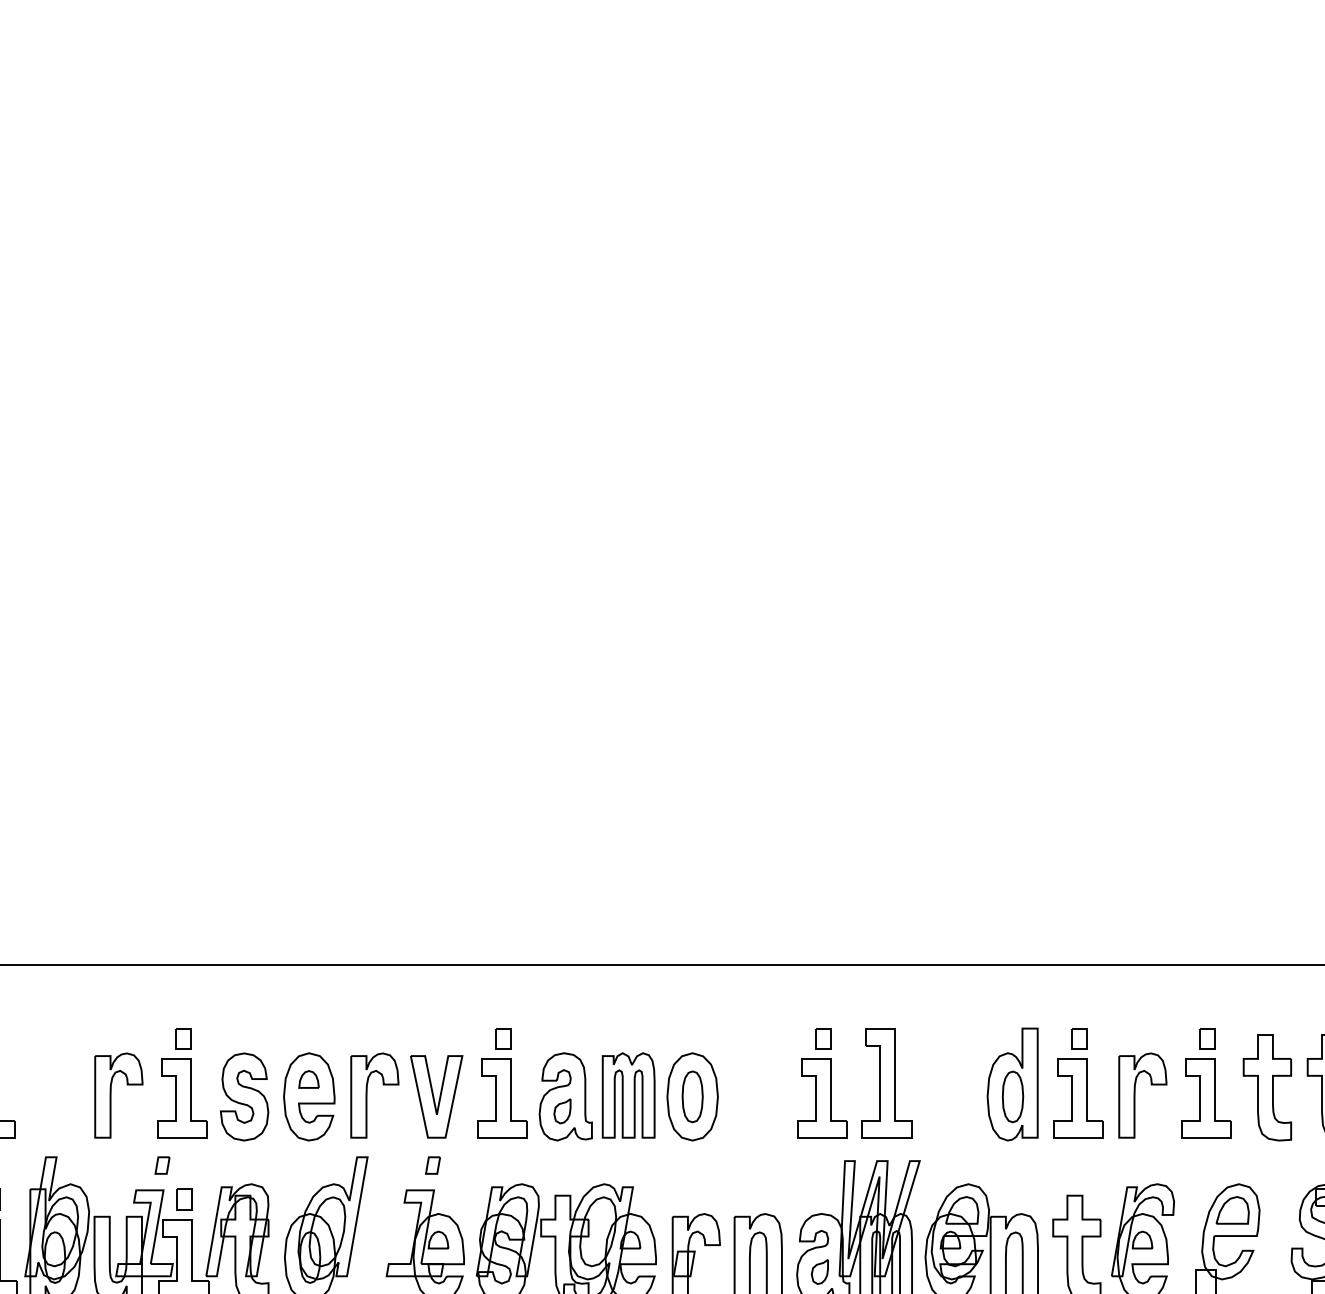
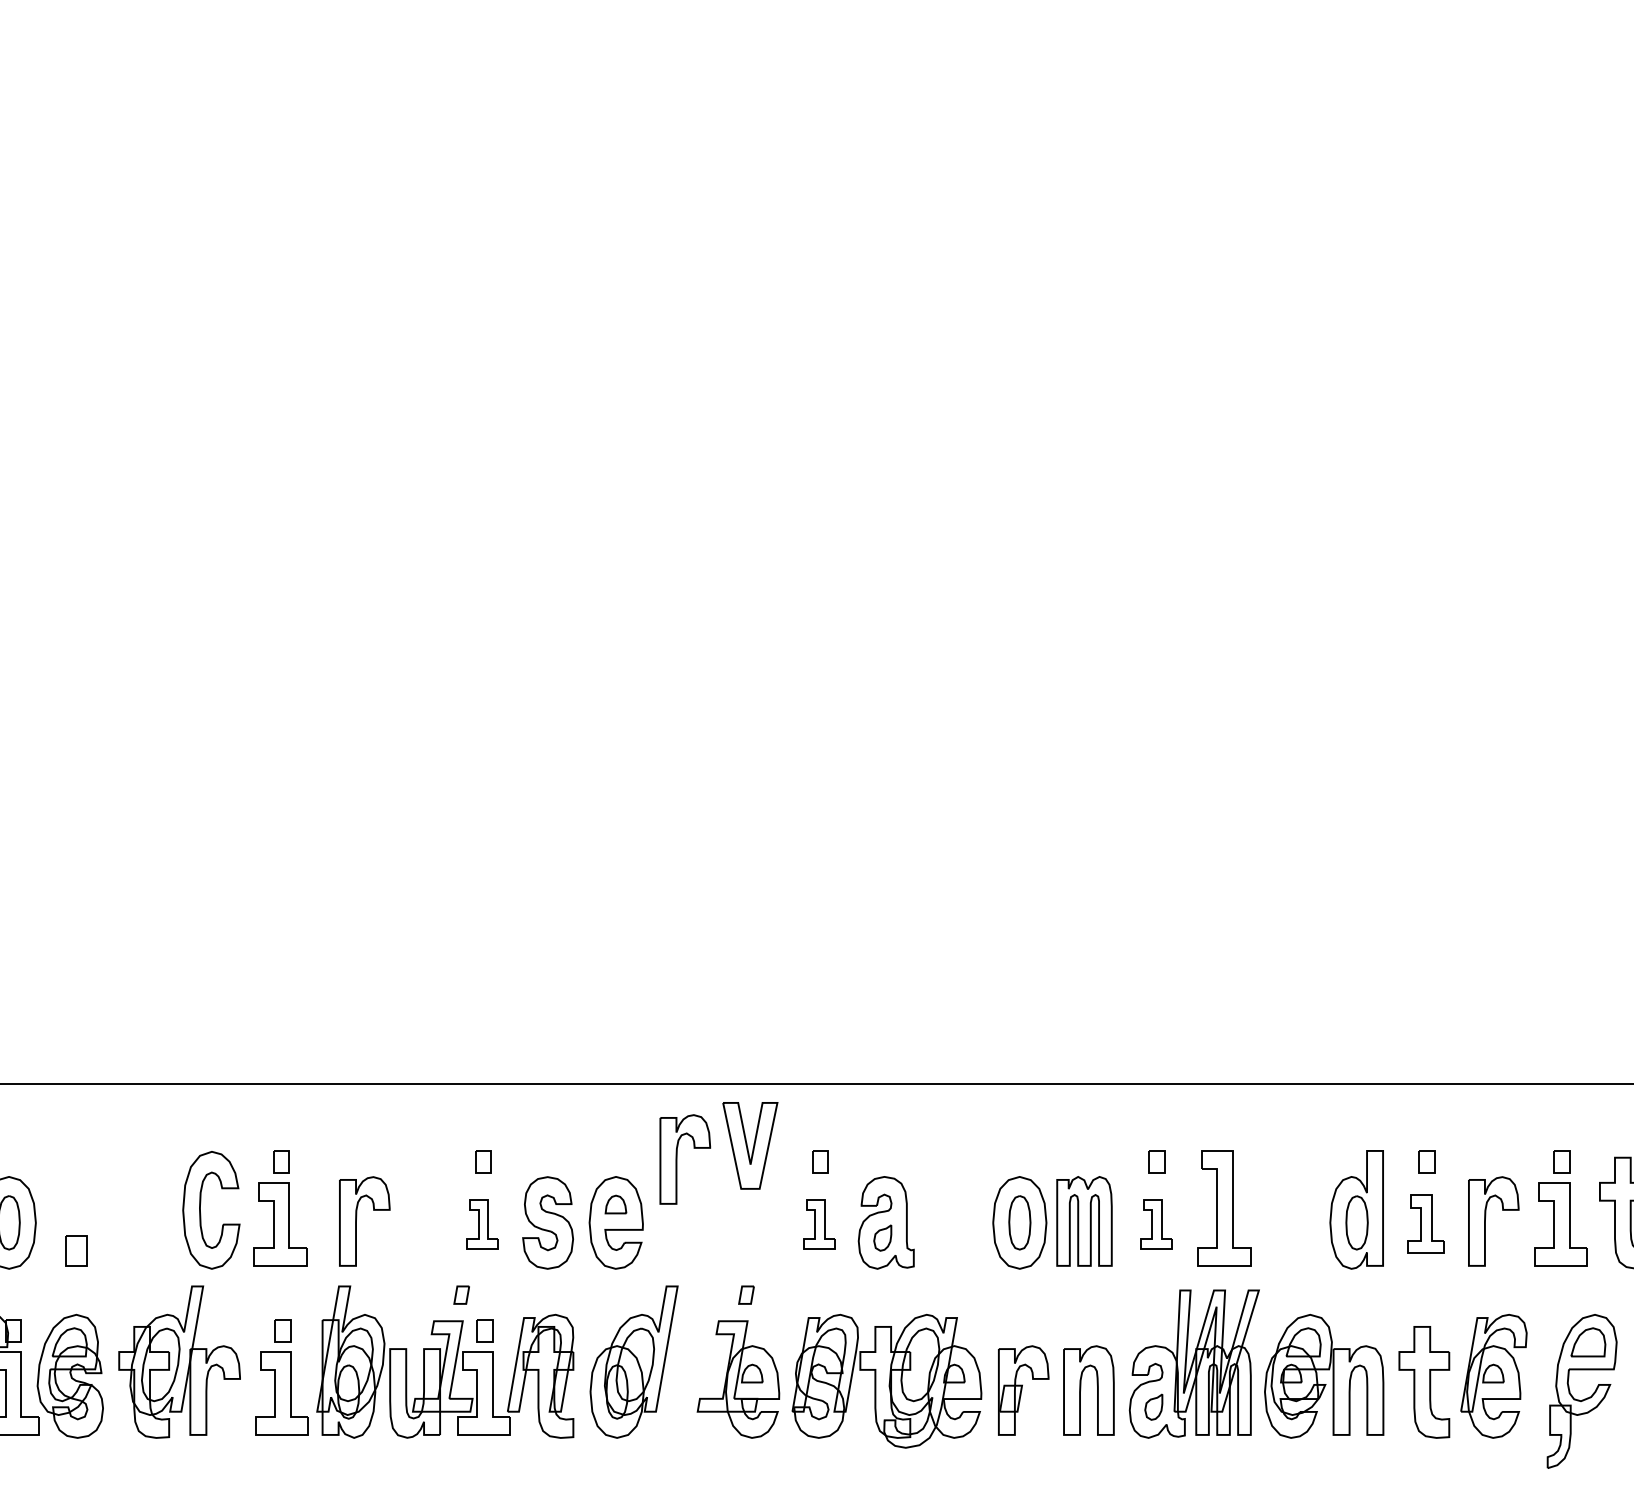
part: (110, 1095) -> (356, 1221), moved
part: (367, 1095) -> (677, 1159), moved
part: (628, 1095) -> (1084, 1221), moved
part: (436, 1096) -> (750, 1145), moved
part: (182, 1098) -> (482, 1224), size x0.6
part: (502, 1098) -> (819, 1224), size x0.6
part: (822, 1098) -> (1156, 1224), size x0.6
part: (1077, 1098) -> (1425, 1224), size x0.7

